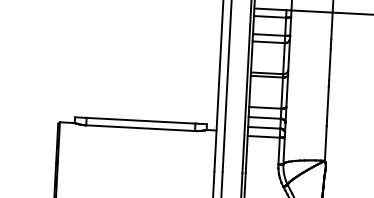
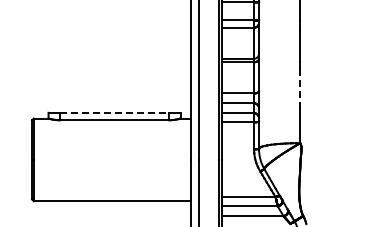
line: (328, 104) -> (300, 86), solid -> dashed
line: (141, 120) -> (115, 112), solid -> dashed

